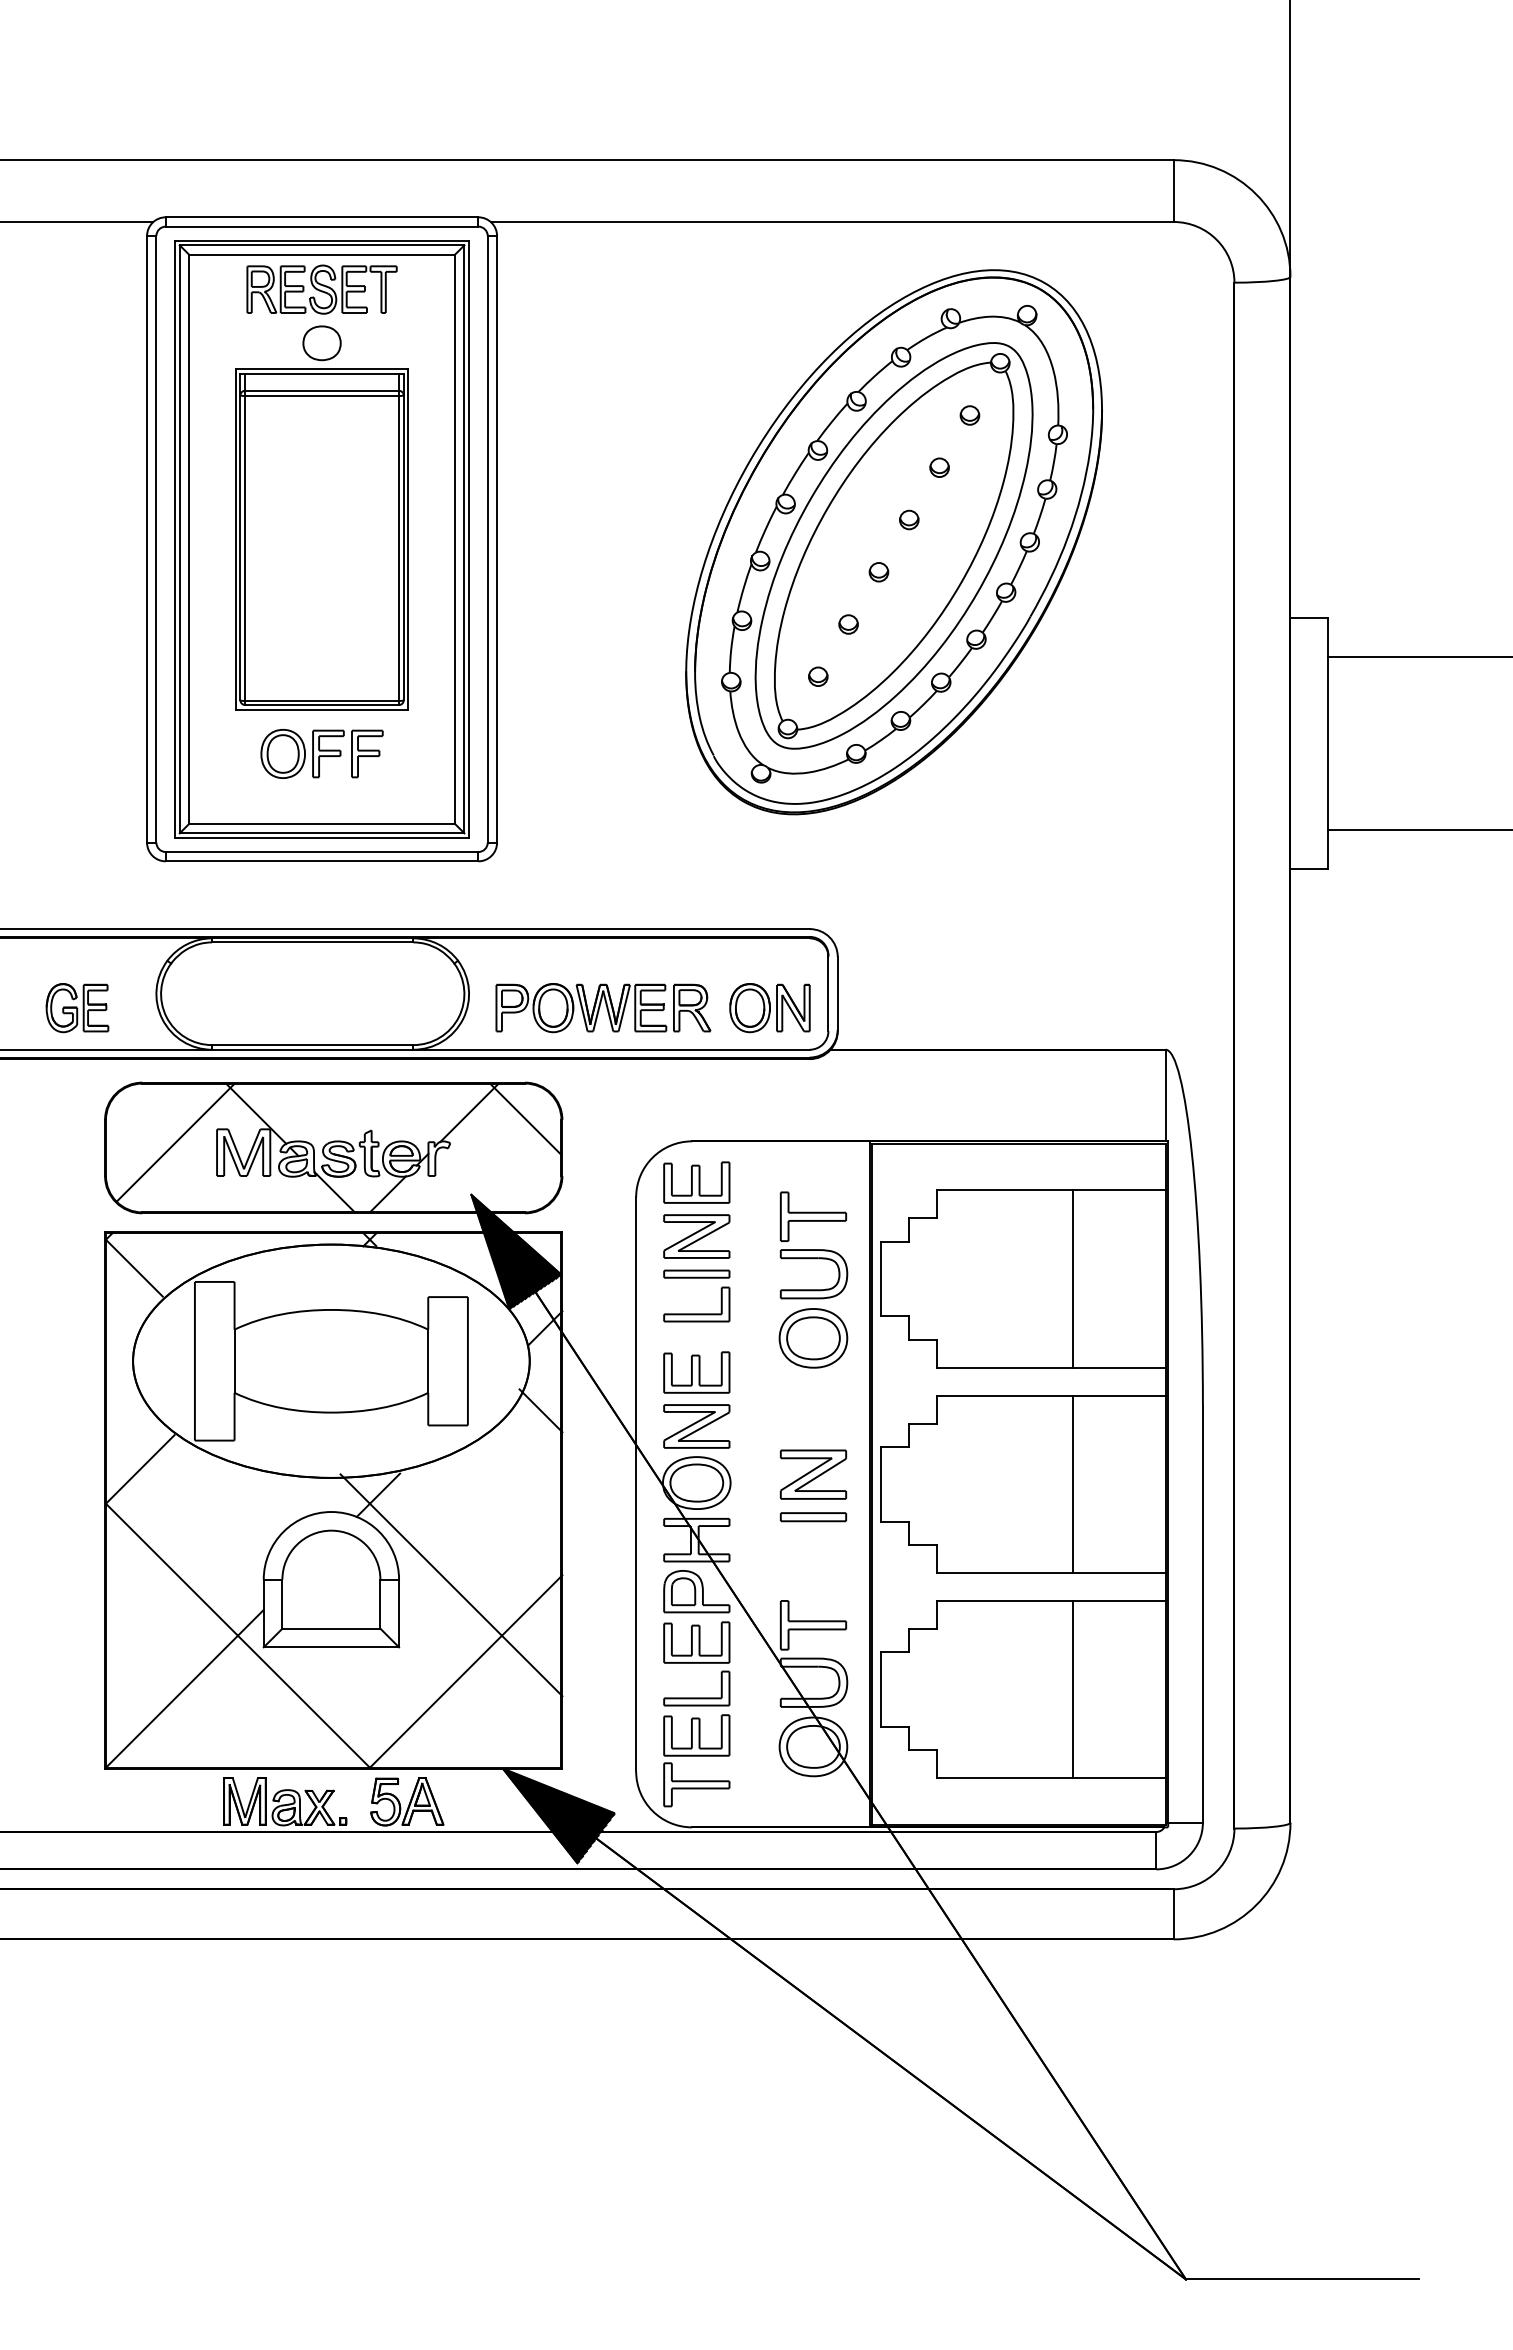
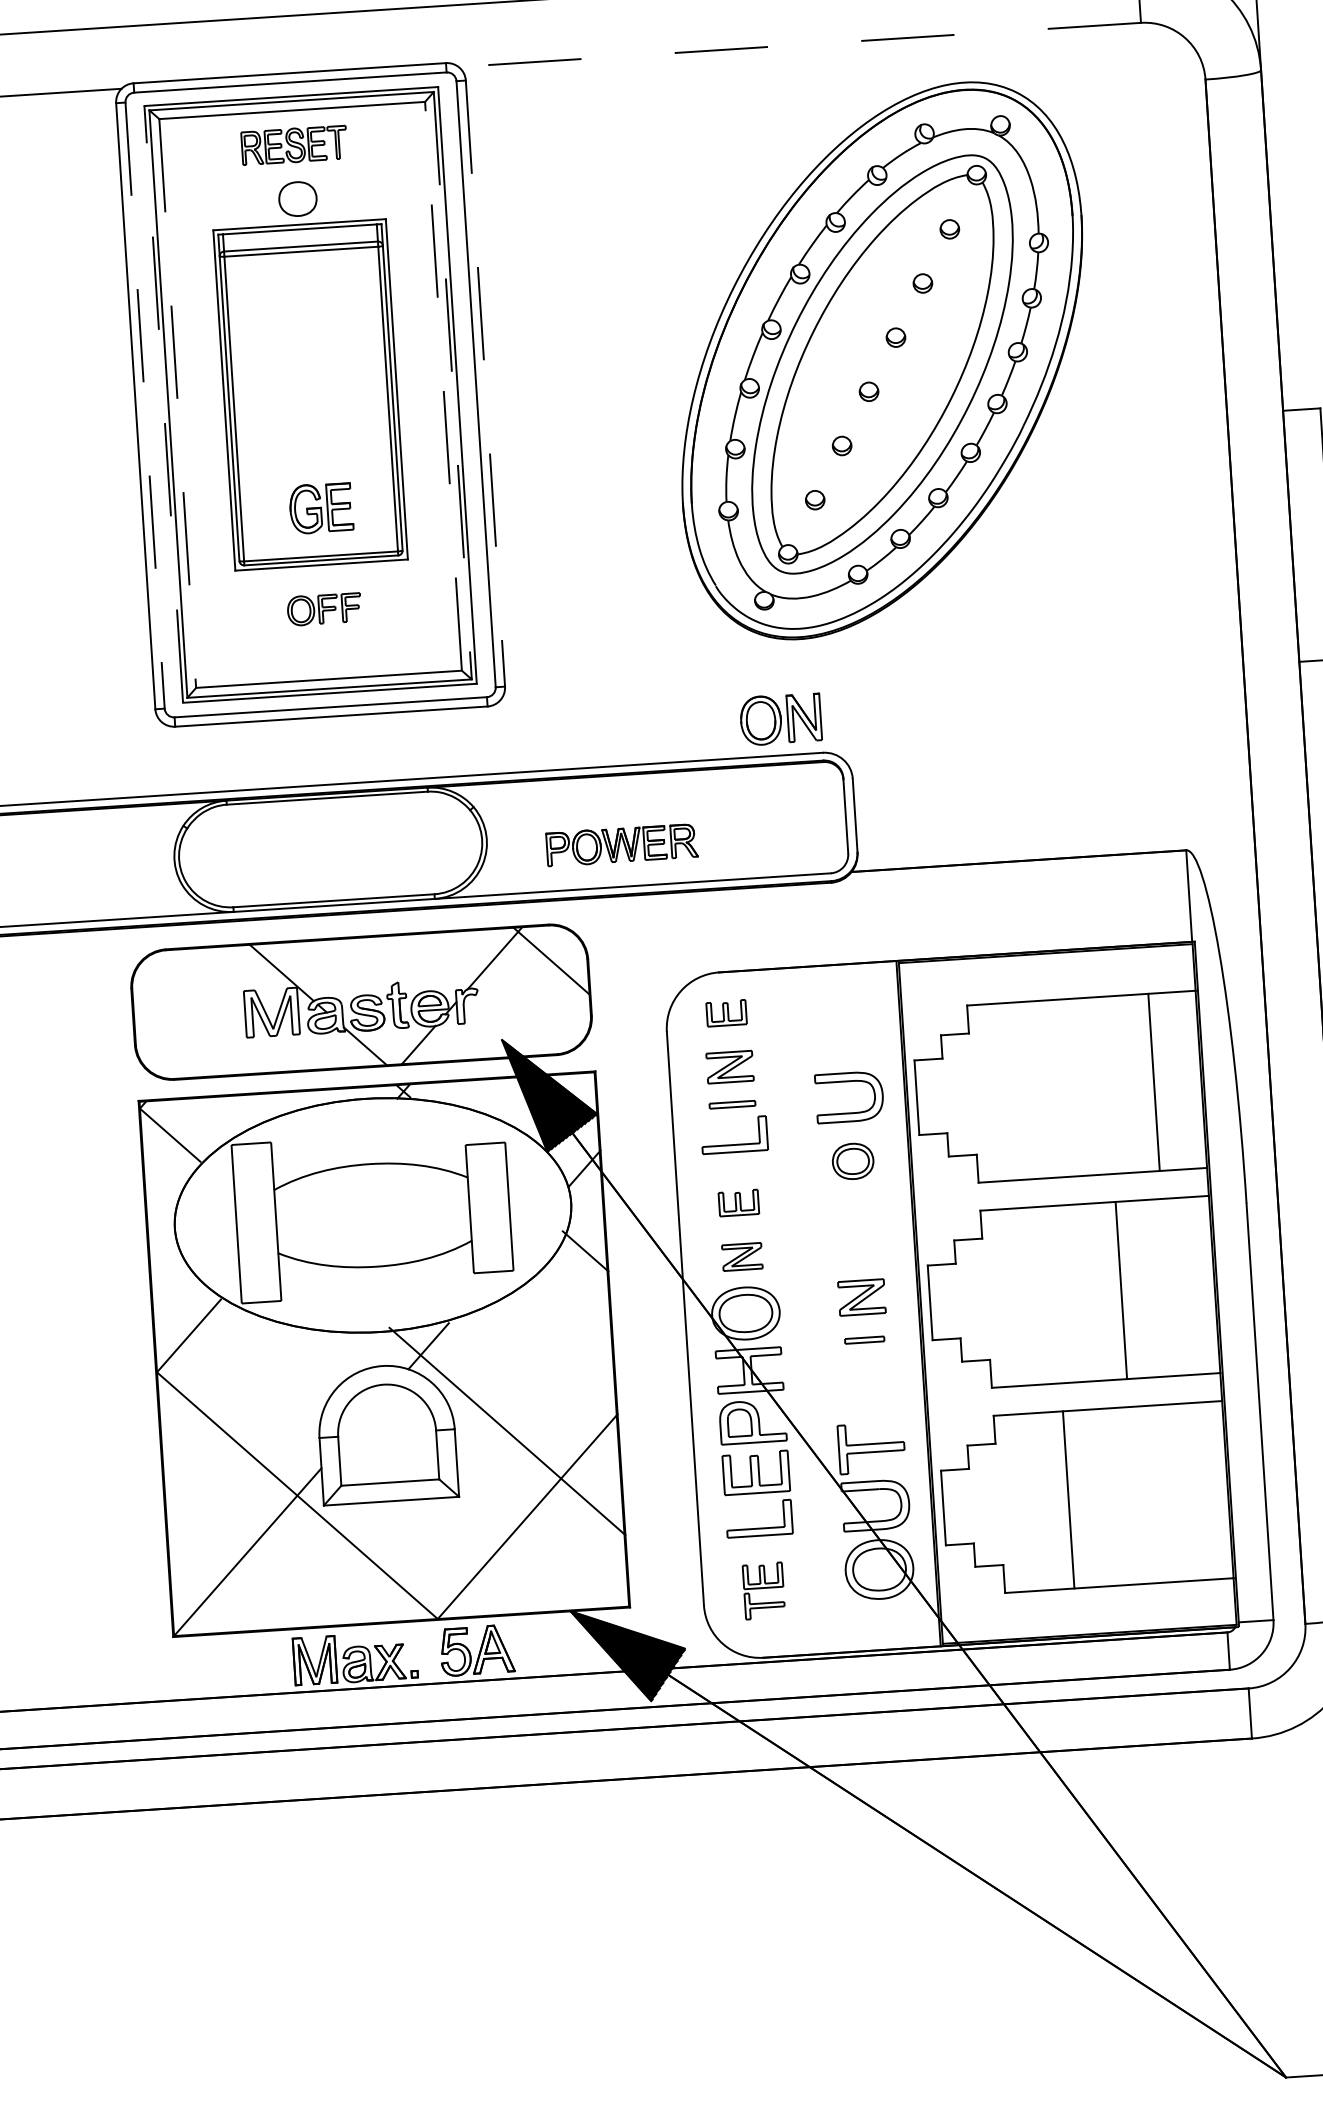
line: (831, 222) -> (799, 45), solid -> dashed
part: (321, 289) -> (293, 145), size x0.7
line: (156, 539) -> (145, 405), solid -> dashed
line: (175, 539) -> (164, 404), solid -> dashed
line: (189, 539) -> (178, 403), solid -> dashed
line: (455, 539) -> (443, 386), solid -> dashed
line: (464, 539) -> (452, 385), solid -> dashed
line: (497, 539) -> (485, 383), solid -> dashed
part: (321, 753) -> (323, 608), size x0.6
part: (77, 1008) -> (321, 508), moved
part: (603, 1008) -> (622, 845), size x0.7
part: (769, 1008) -> (780, 719), moved
line: (175, 1142) -> (203, 1006), removed
part: (696, 1182) -> (726, 1013), size x0.6
part: (813, 1216) -> (845, 1039), removed
part: (696, 1236) -> (729, 1067), size x0.7
part: (696, 1273) -> (732, 1104), size x0.7
line: (1072, 1278) -> (1153, 1081), moved
part: (813, 1338) -> (853, 1161), size x0.6
part: (696, 1372) -> (738, 1203), size x0.6
part: (696, 1426) -> (741, 1257), size x0.6
part: (813, 1474) -> (861, 1297), size x0.7
part: (813, 1517) -> (864, 1340), size x0.6
line: (1072, 1689) -> (1068, 1499), moved
part: (696, 1760) -> (763, 1590), size x0.6

